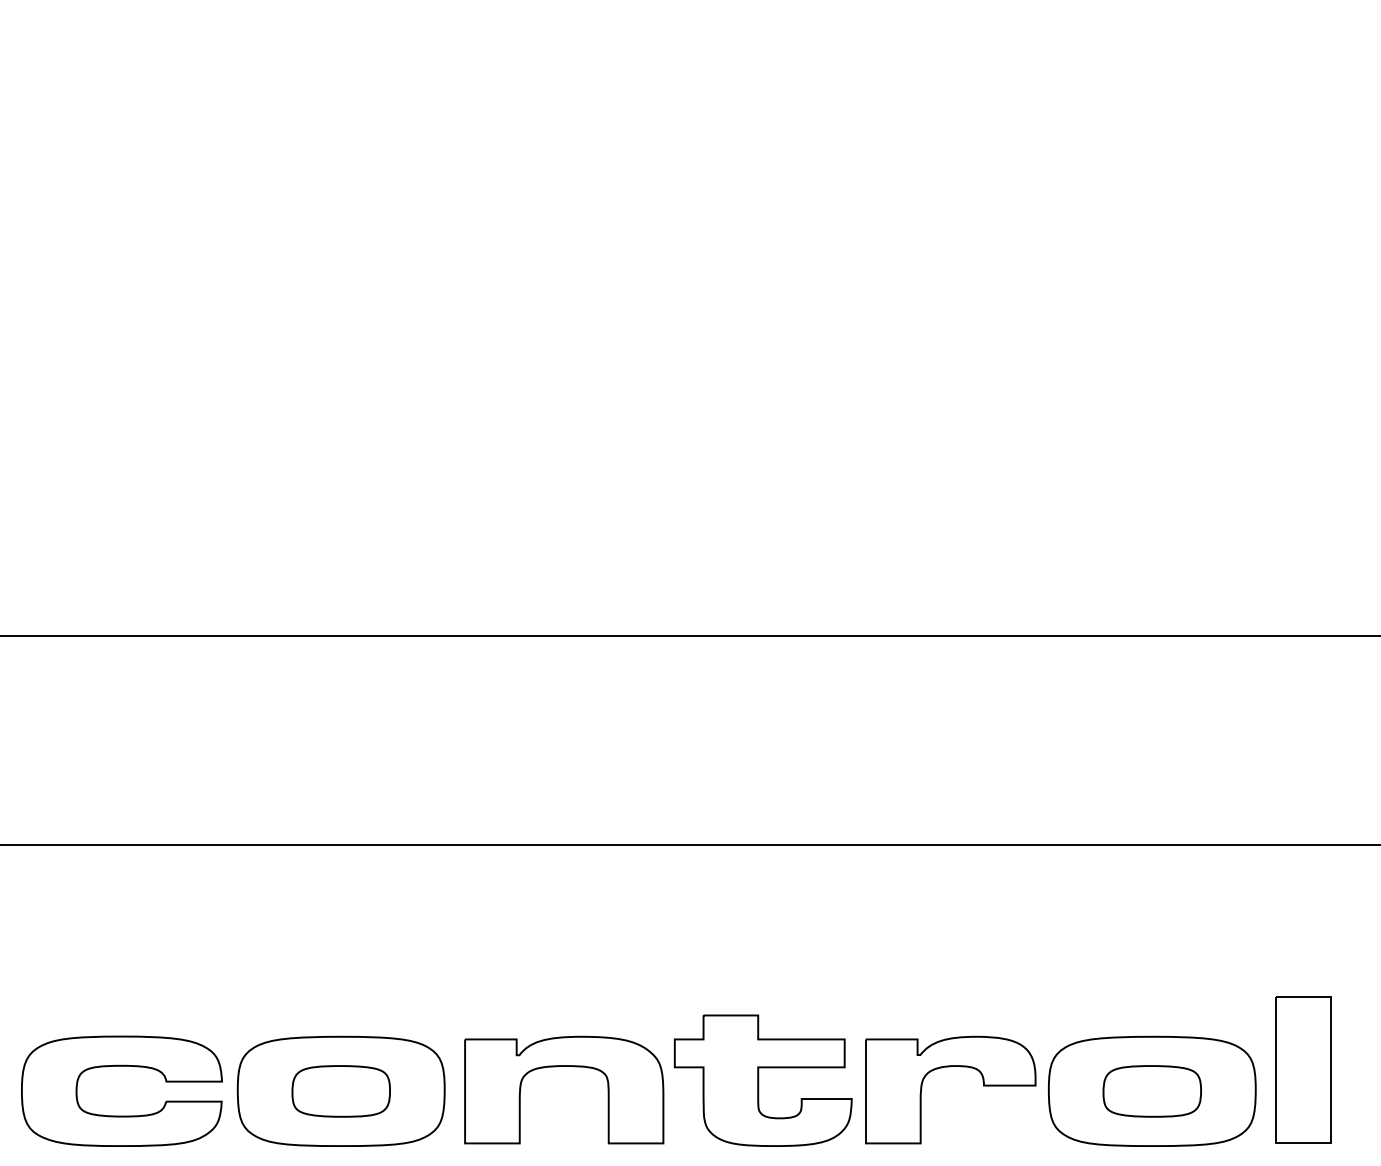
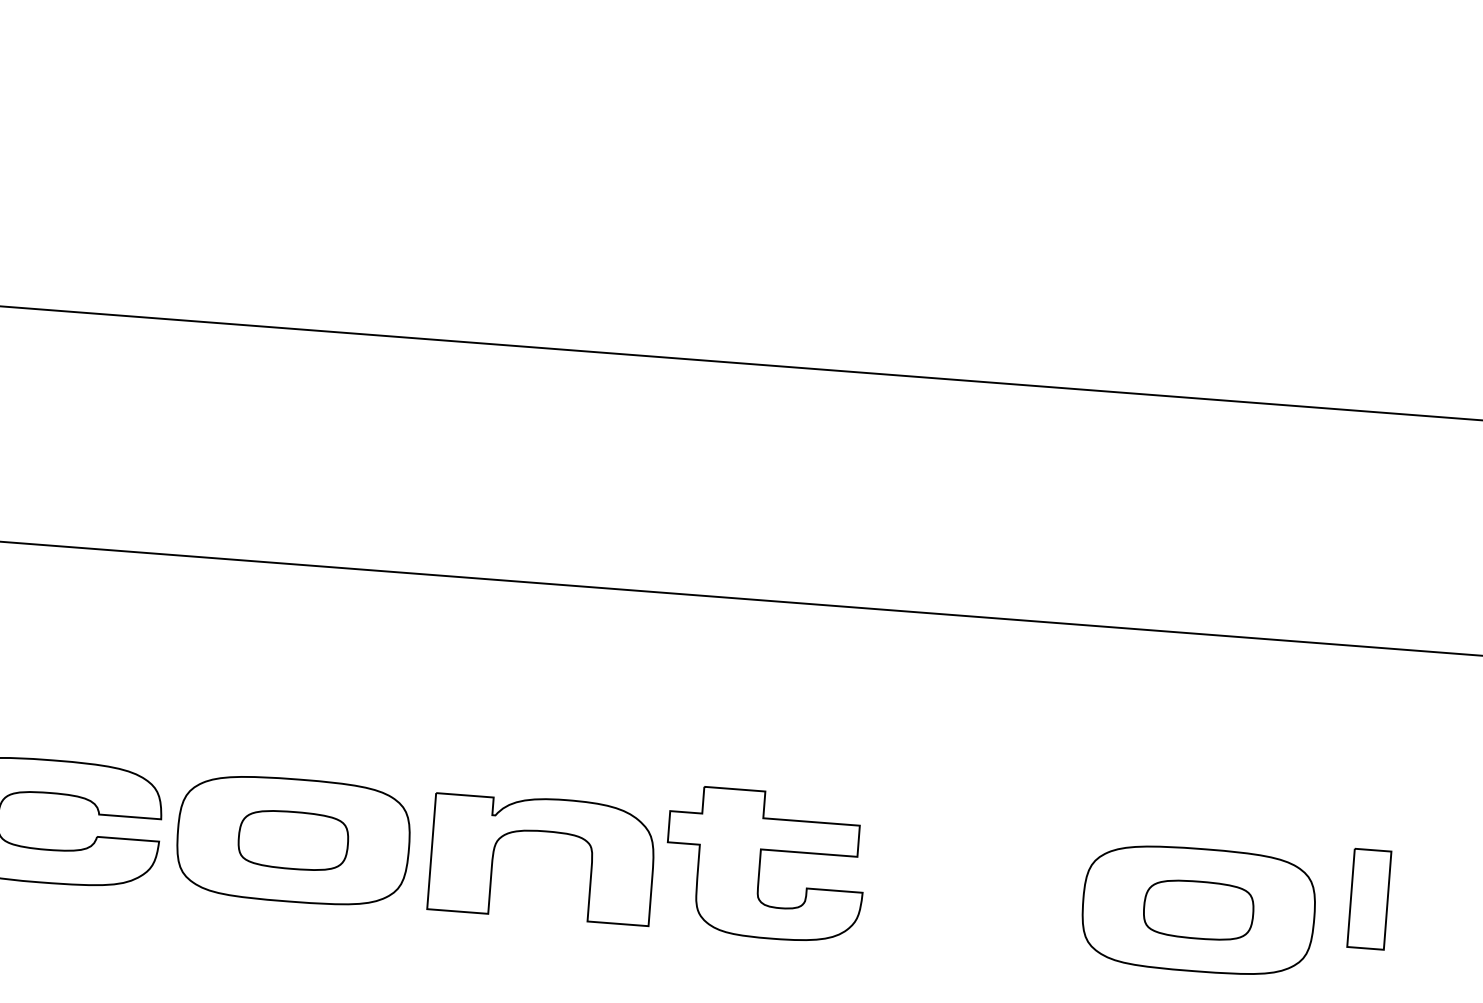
part: (949, 1067) -> (974, 866), removed
part: (1303, 1069) -> (1369, 898), size x0.6

